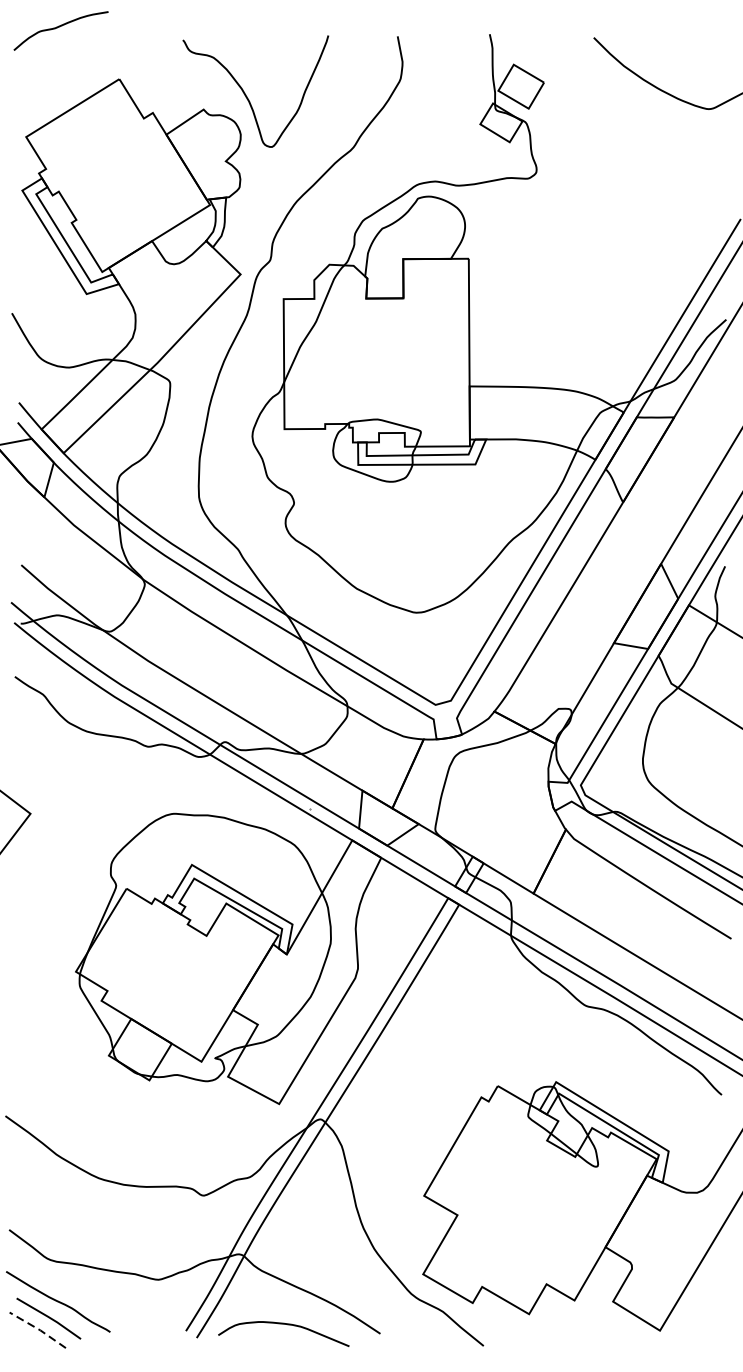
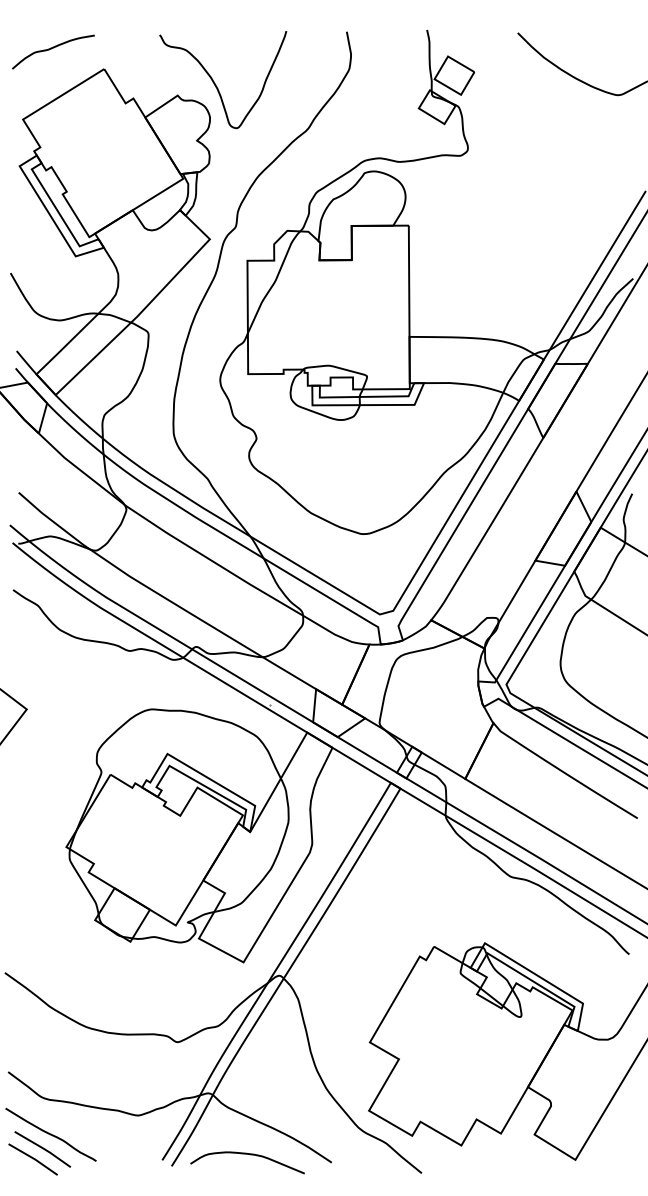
curve: (58, 28) -> (51, 49), moved
line: (39, 1330) -> (34, 1159), dashed -> solid

